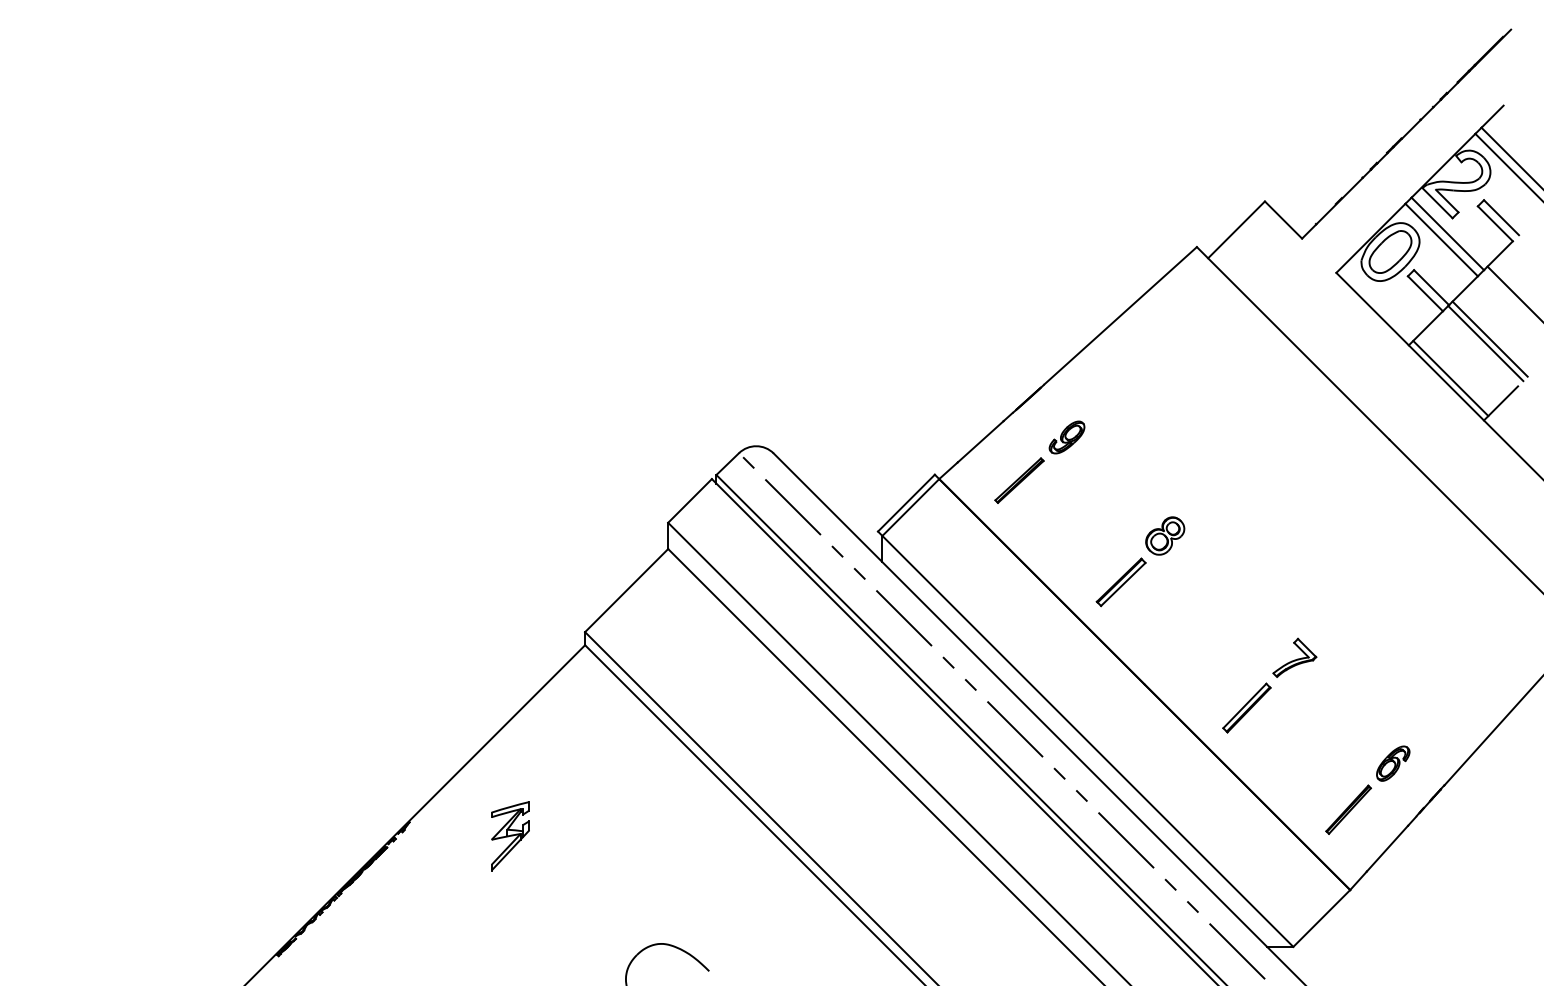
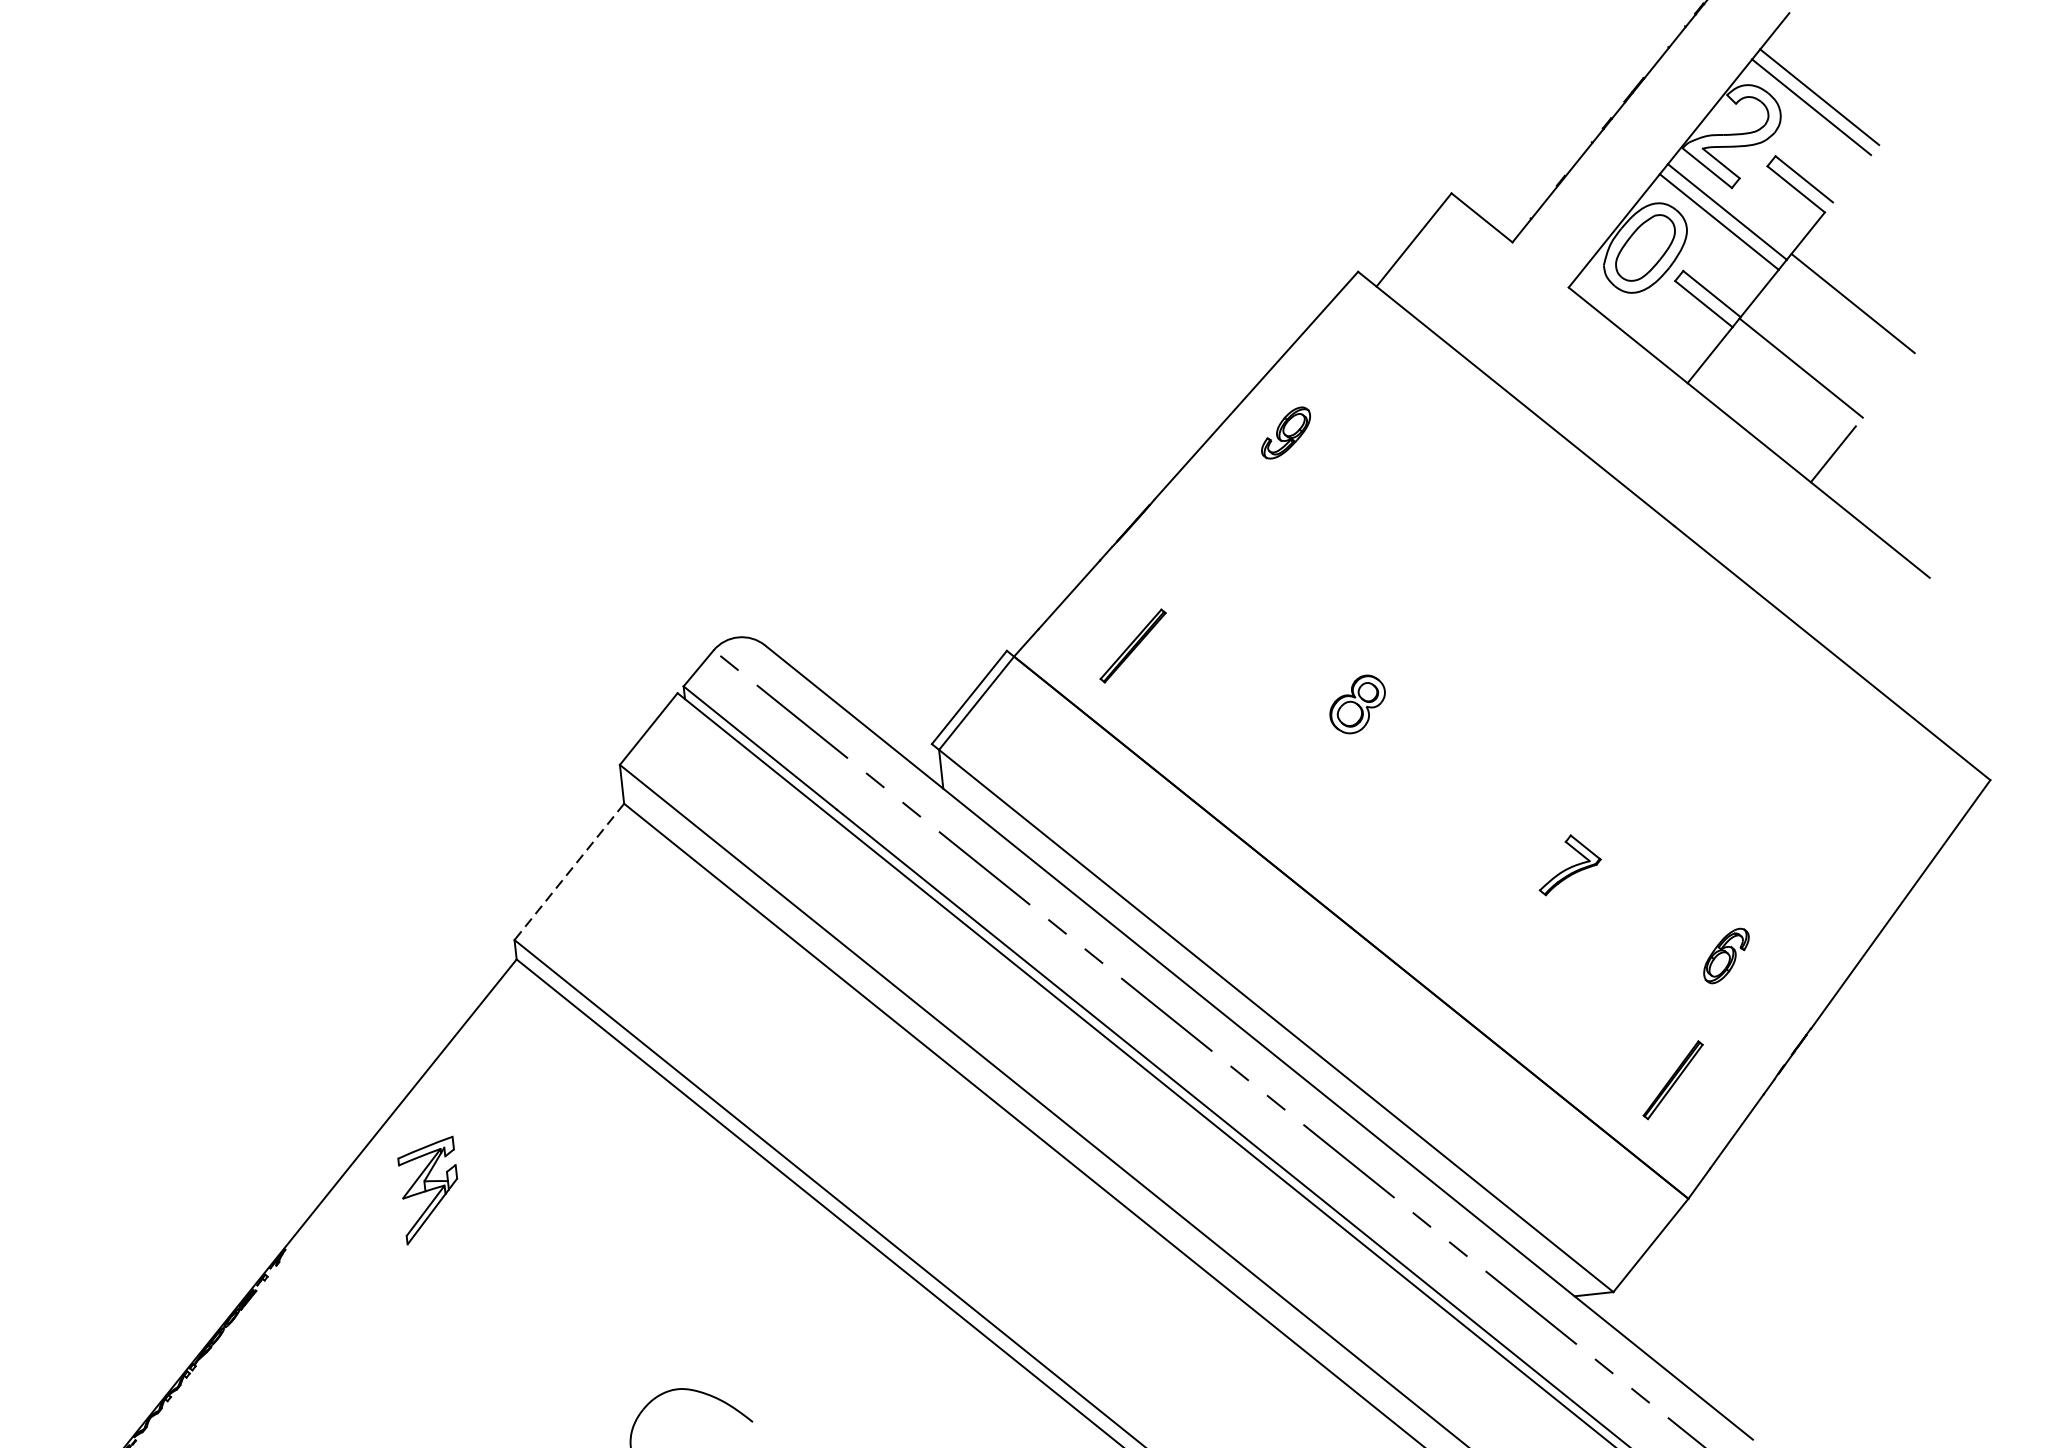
line: (1489, 338) -> (1805, 360), removed
line: (1450, 378) -> (1754, 425), removed
part: (1066, 437) -> (1285, 433), moved
part: (1120, 582) -> (1298, 780), removed
line: (626, 590) -> (569, 871), solid -> dashed
part: (1246, 707) -> (1505, 945), removed
part: (1393, 763) -> (1726, 955), moved
part: (510, 836) -> (430, 1190), moved

